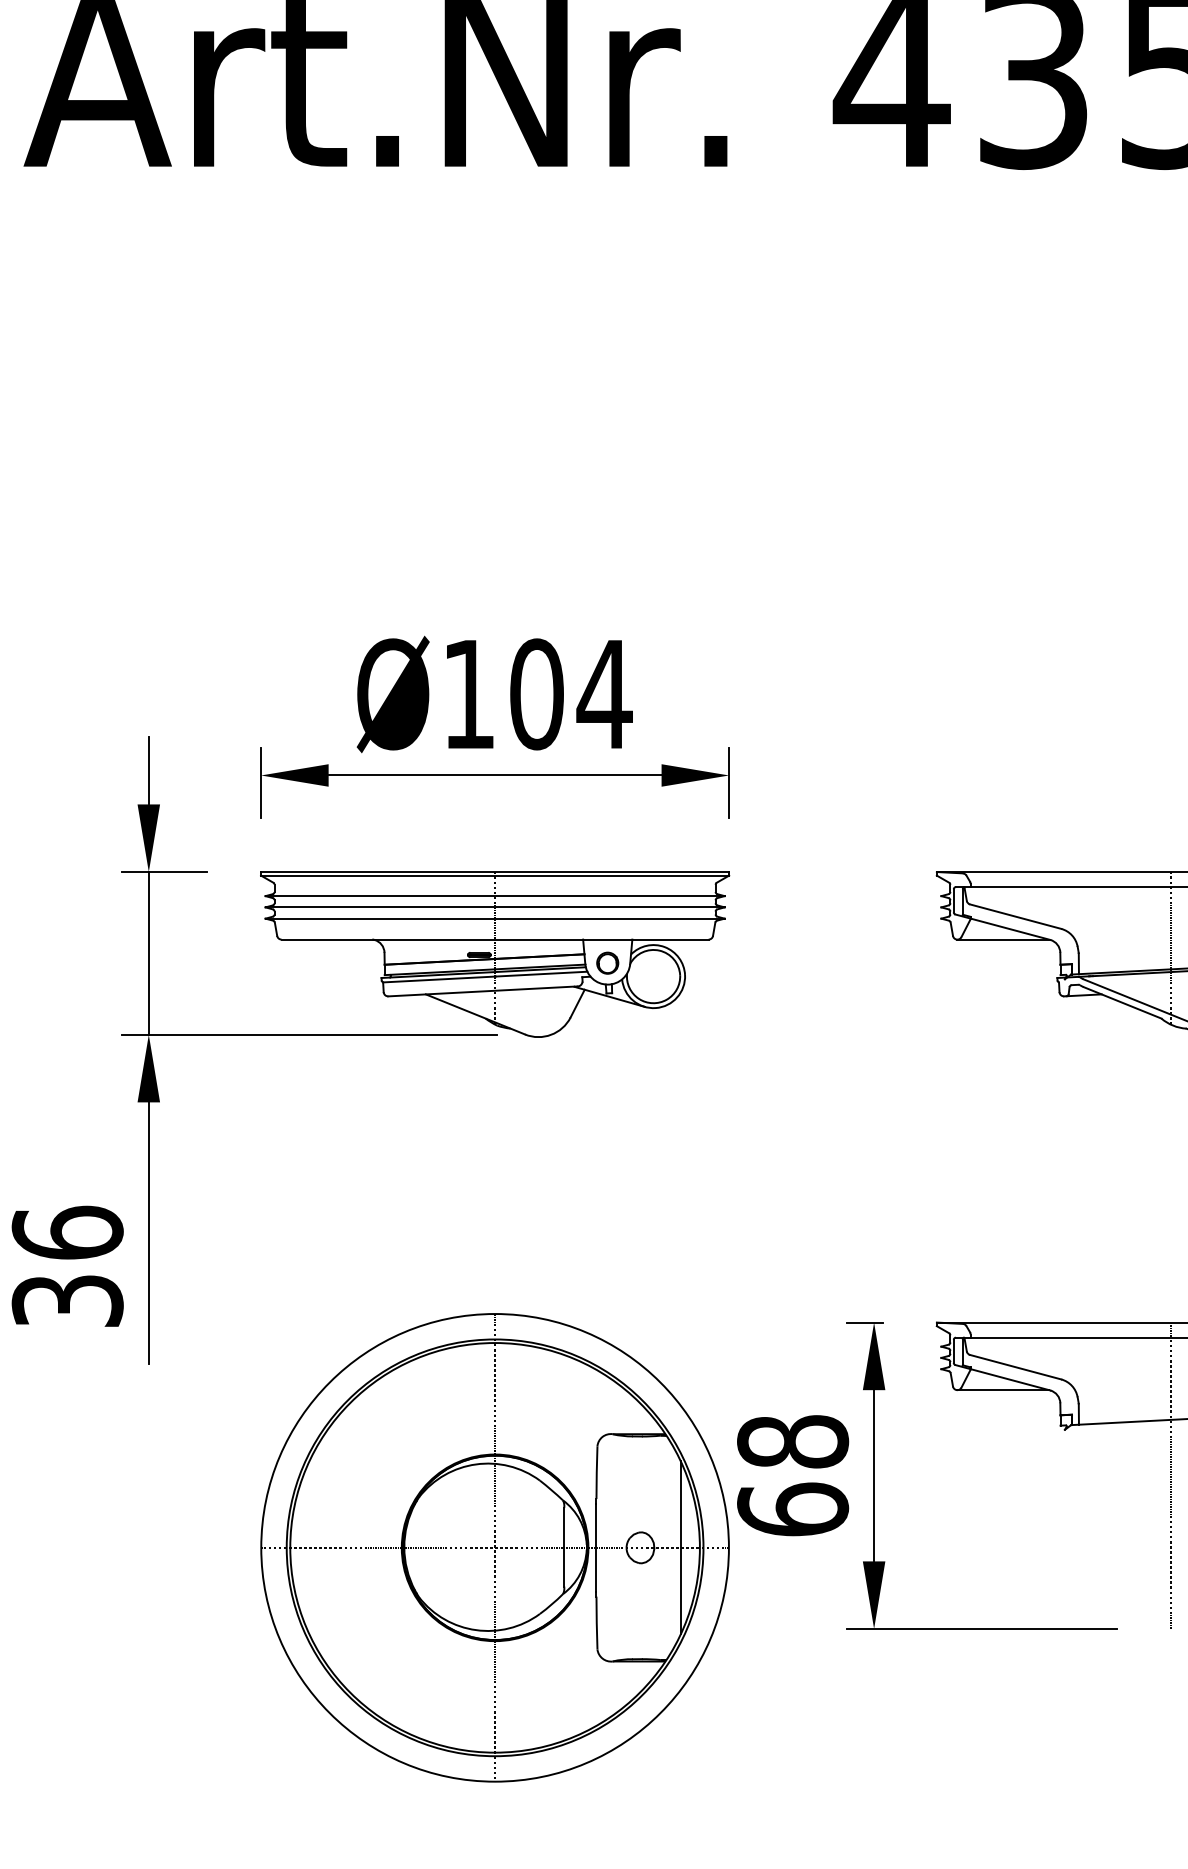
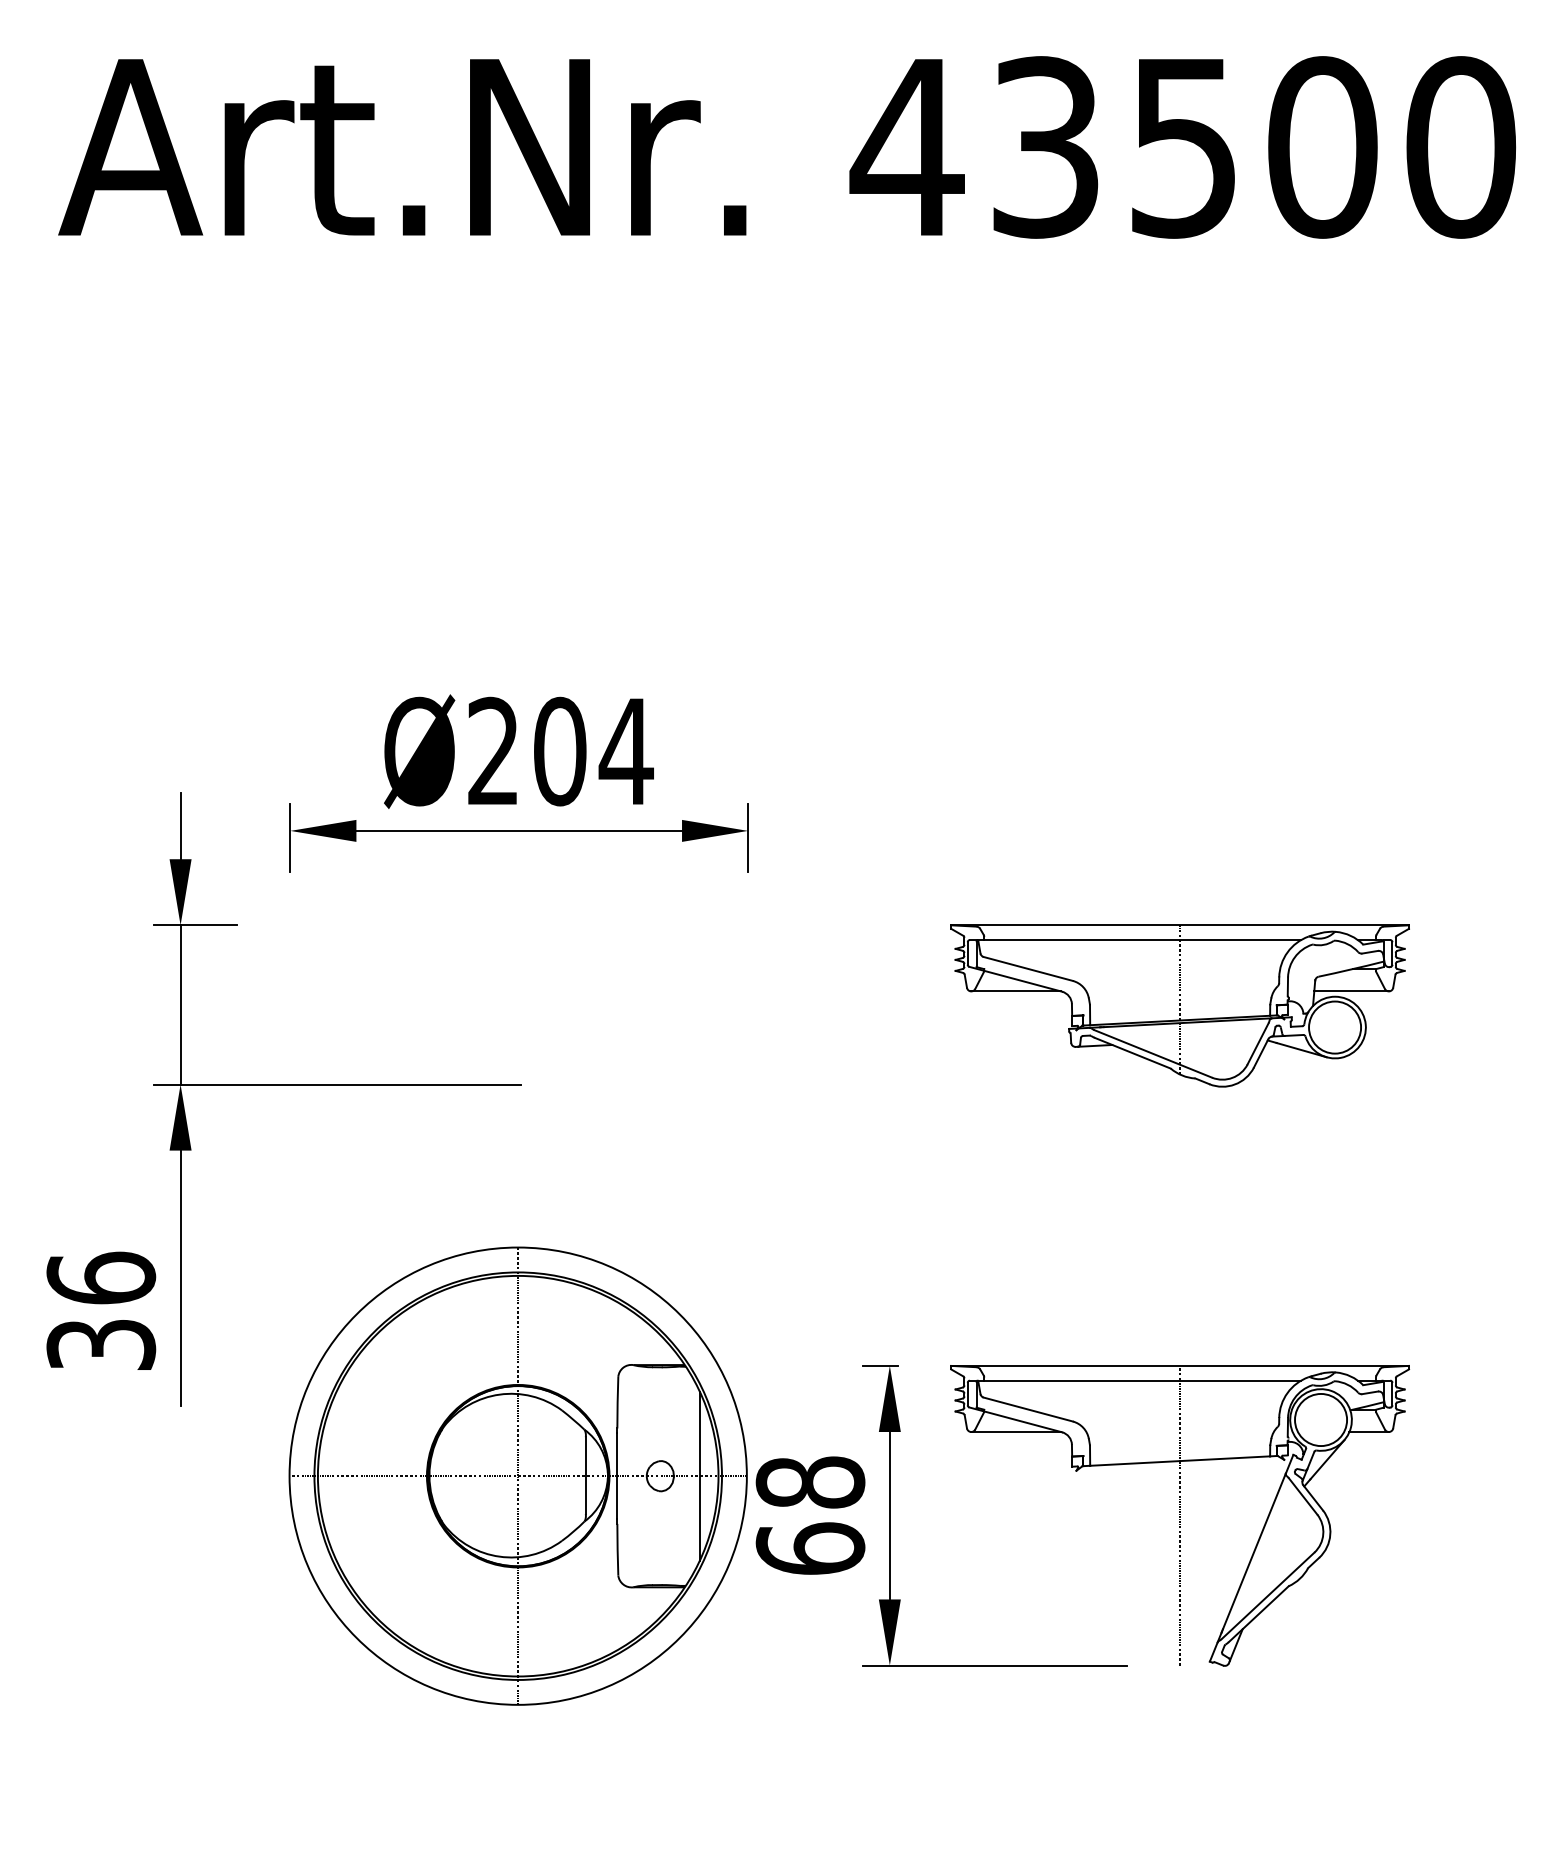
text: (467, 693) -> (492, 750), Ø104 -> Ø204
part: (495, 954) -> (519, 1005), removed
part: (494, 1547) -> (517, 1475), moved

